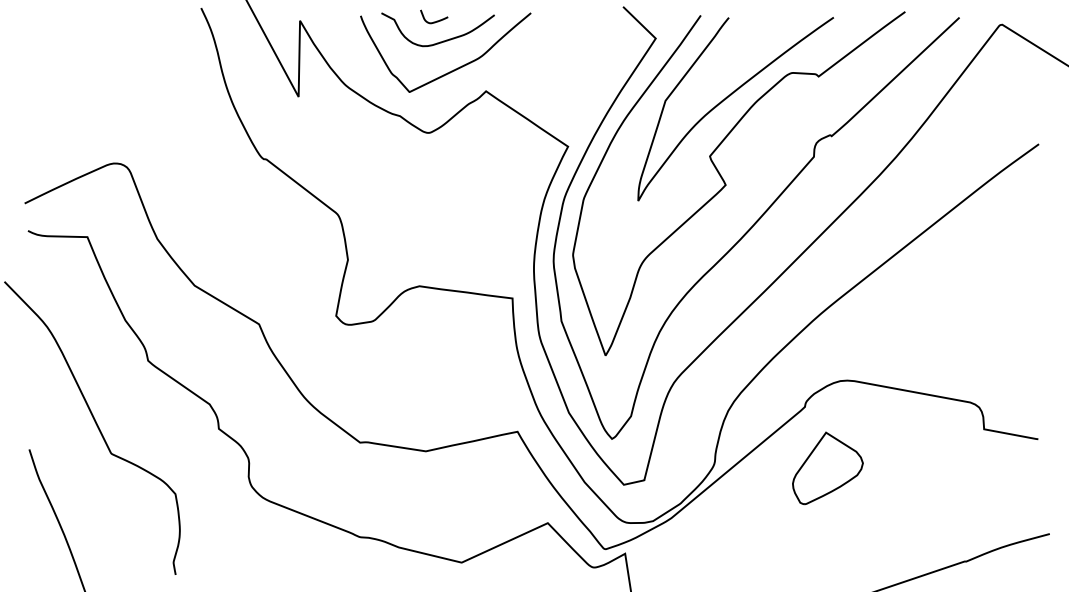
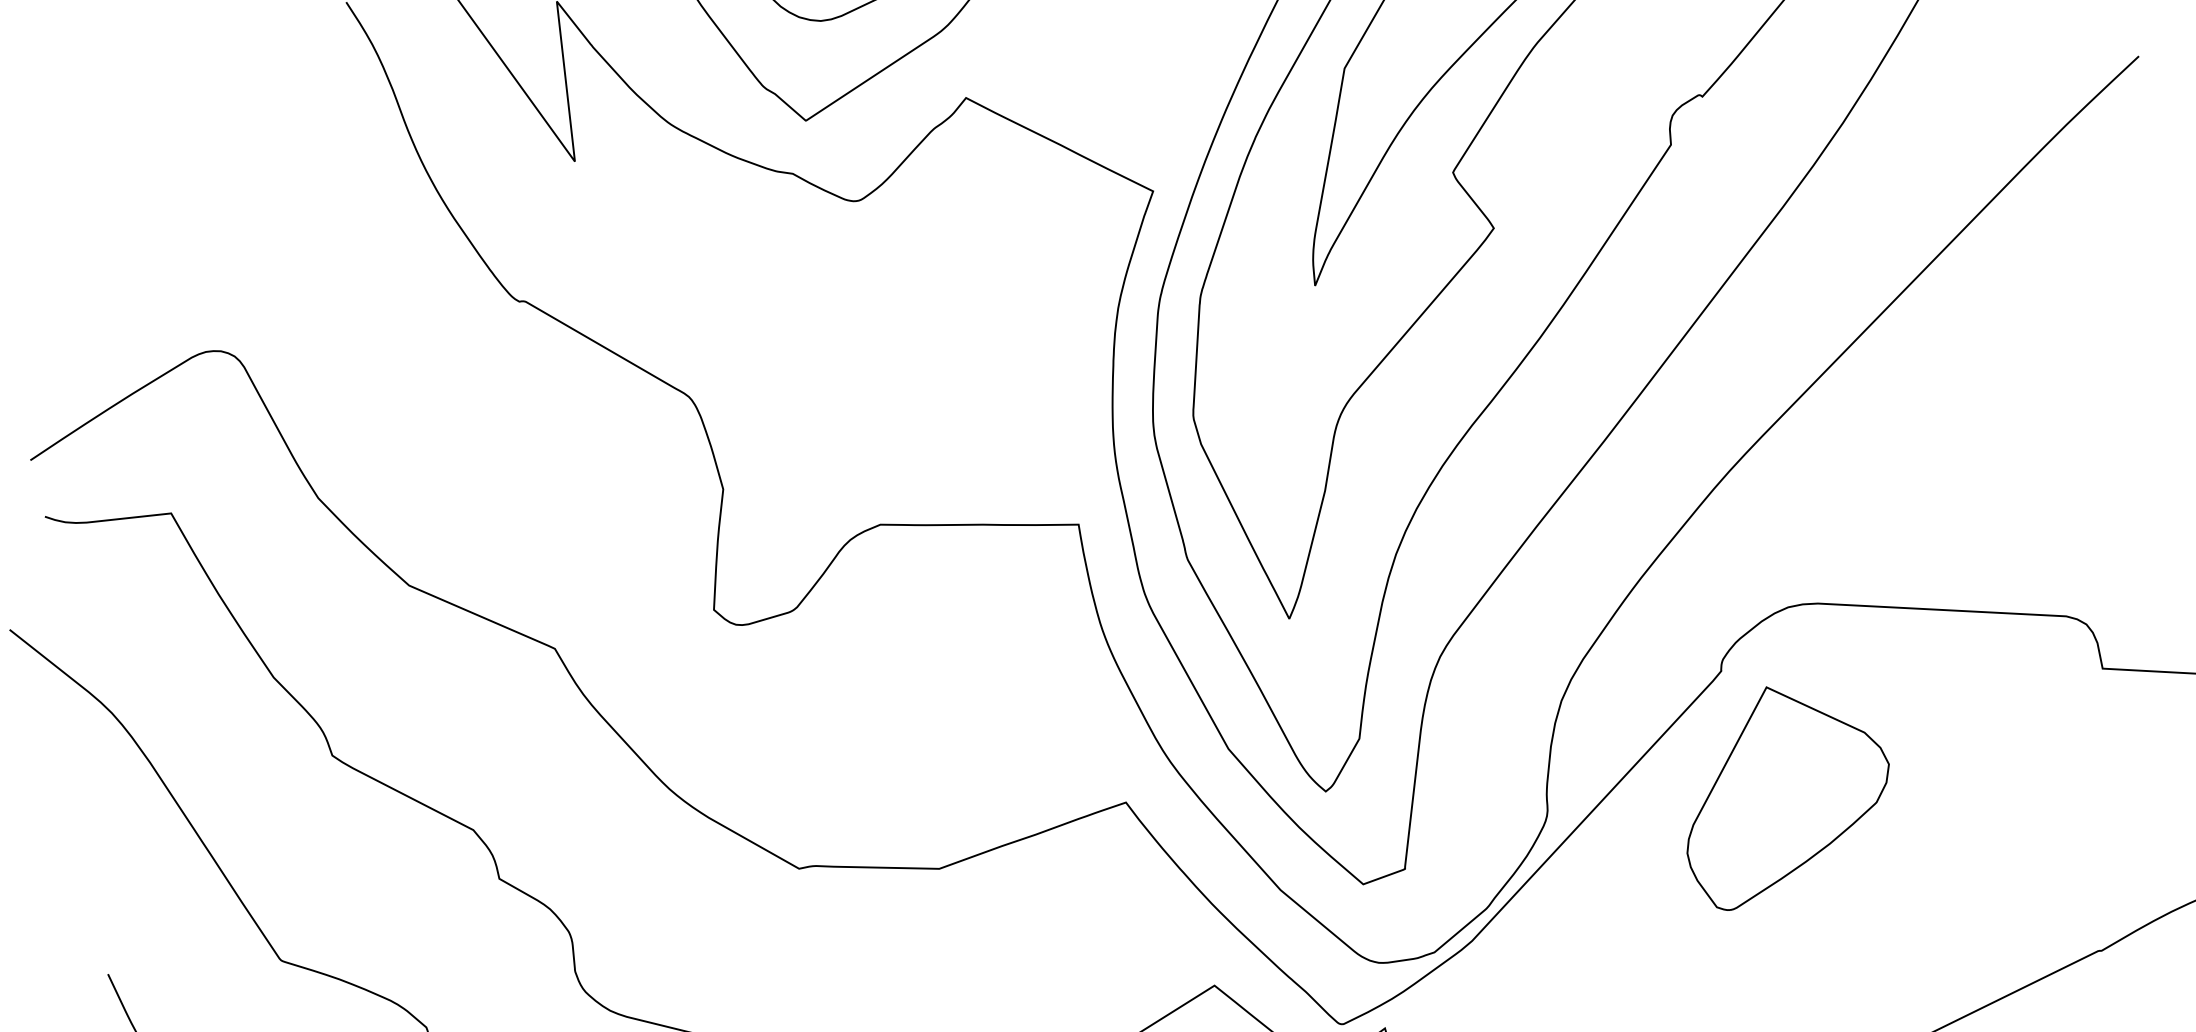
part: (827, 468) -> (1785, 794), size x1.43

